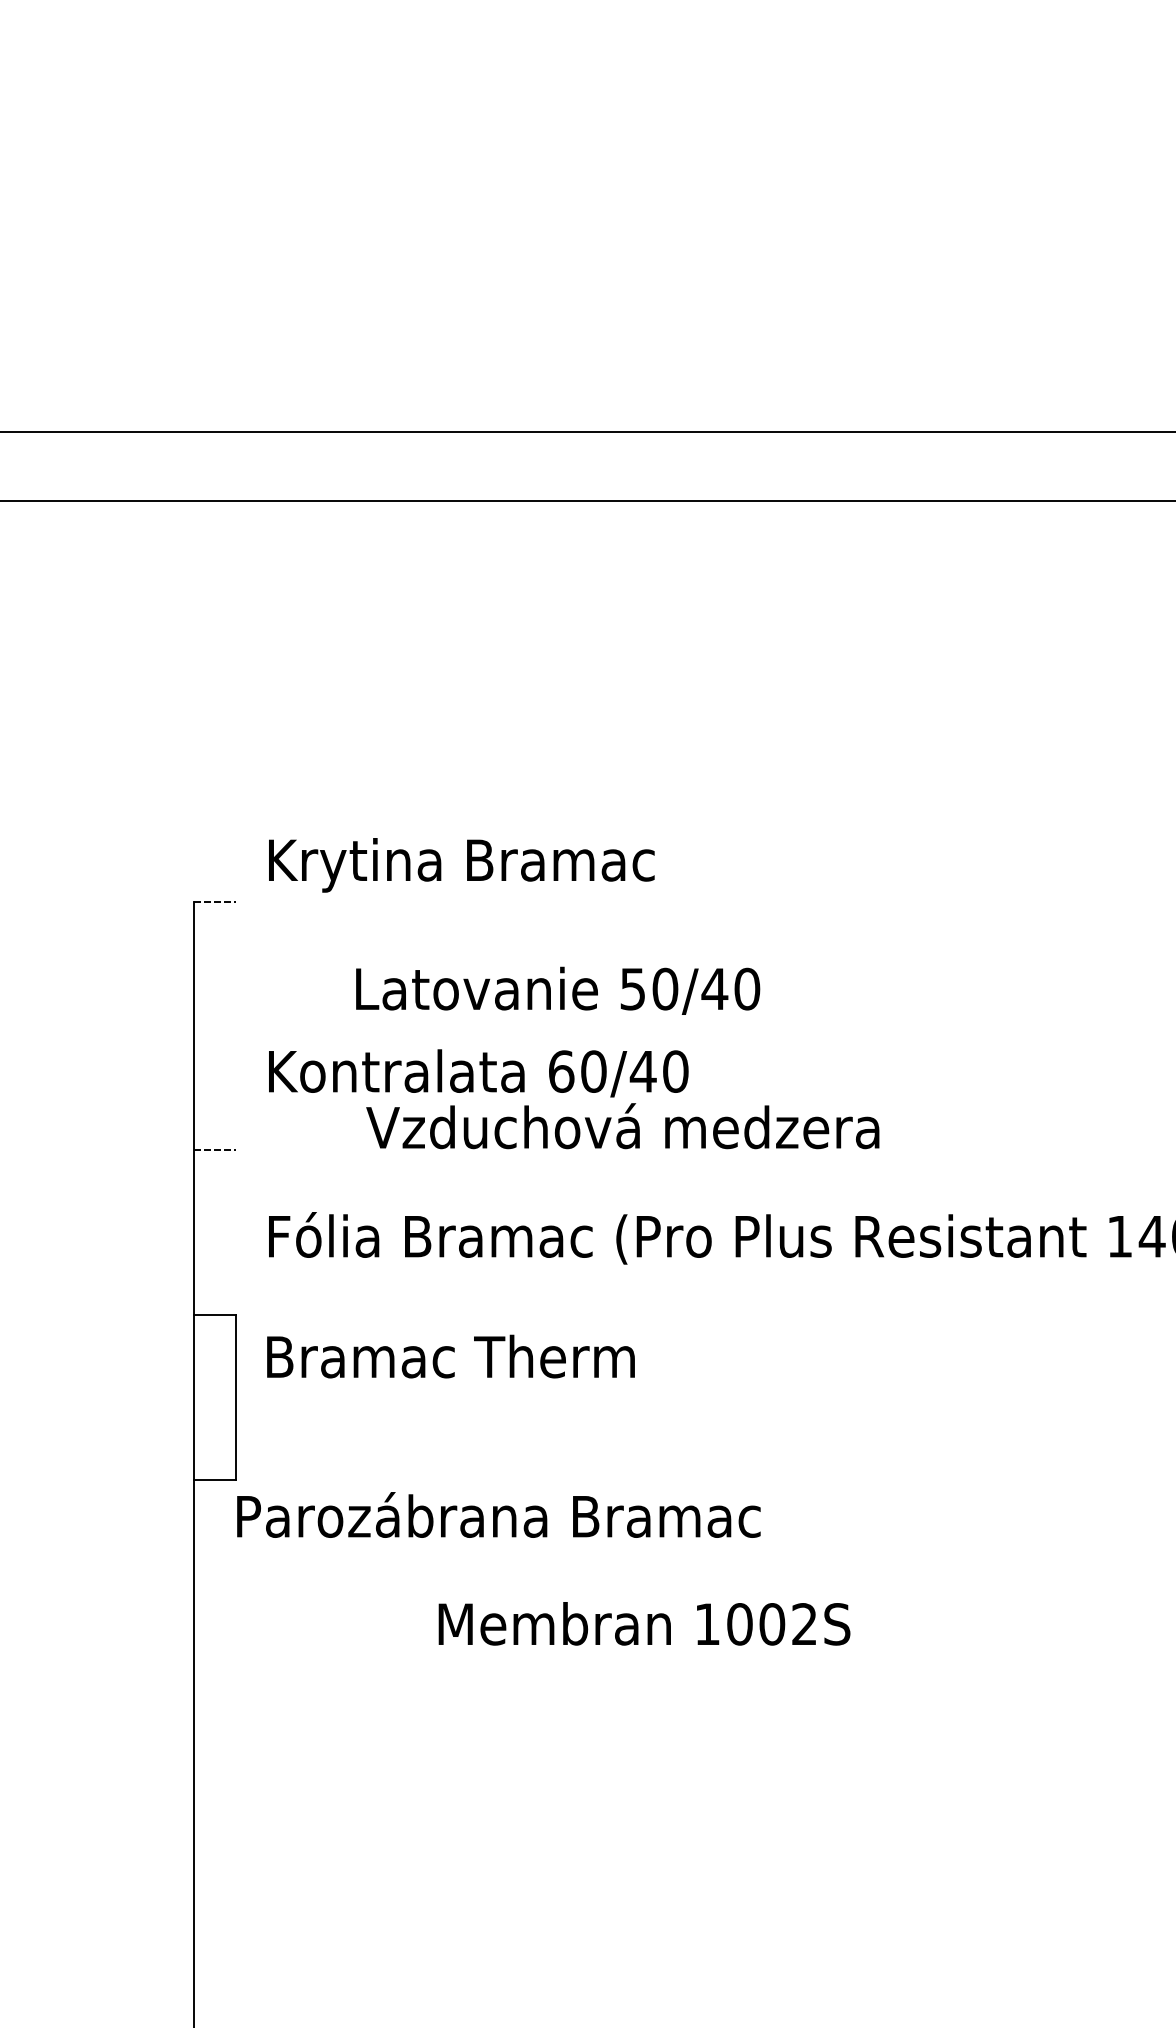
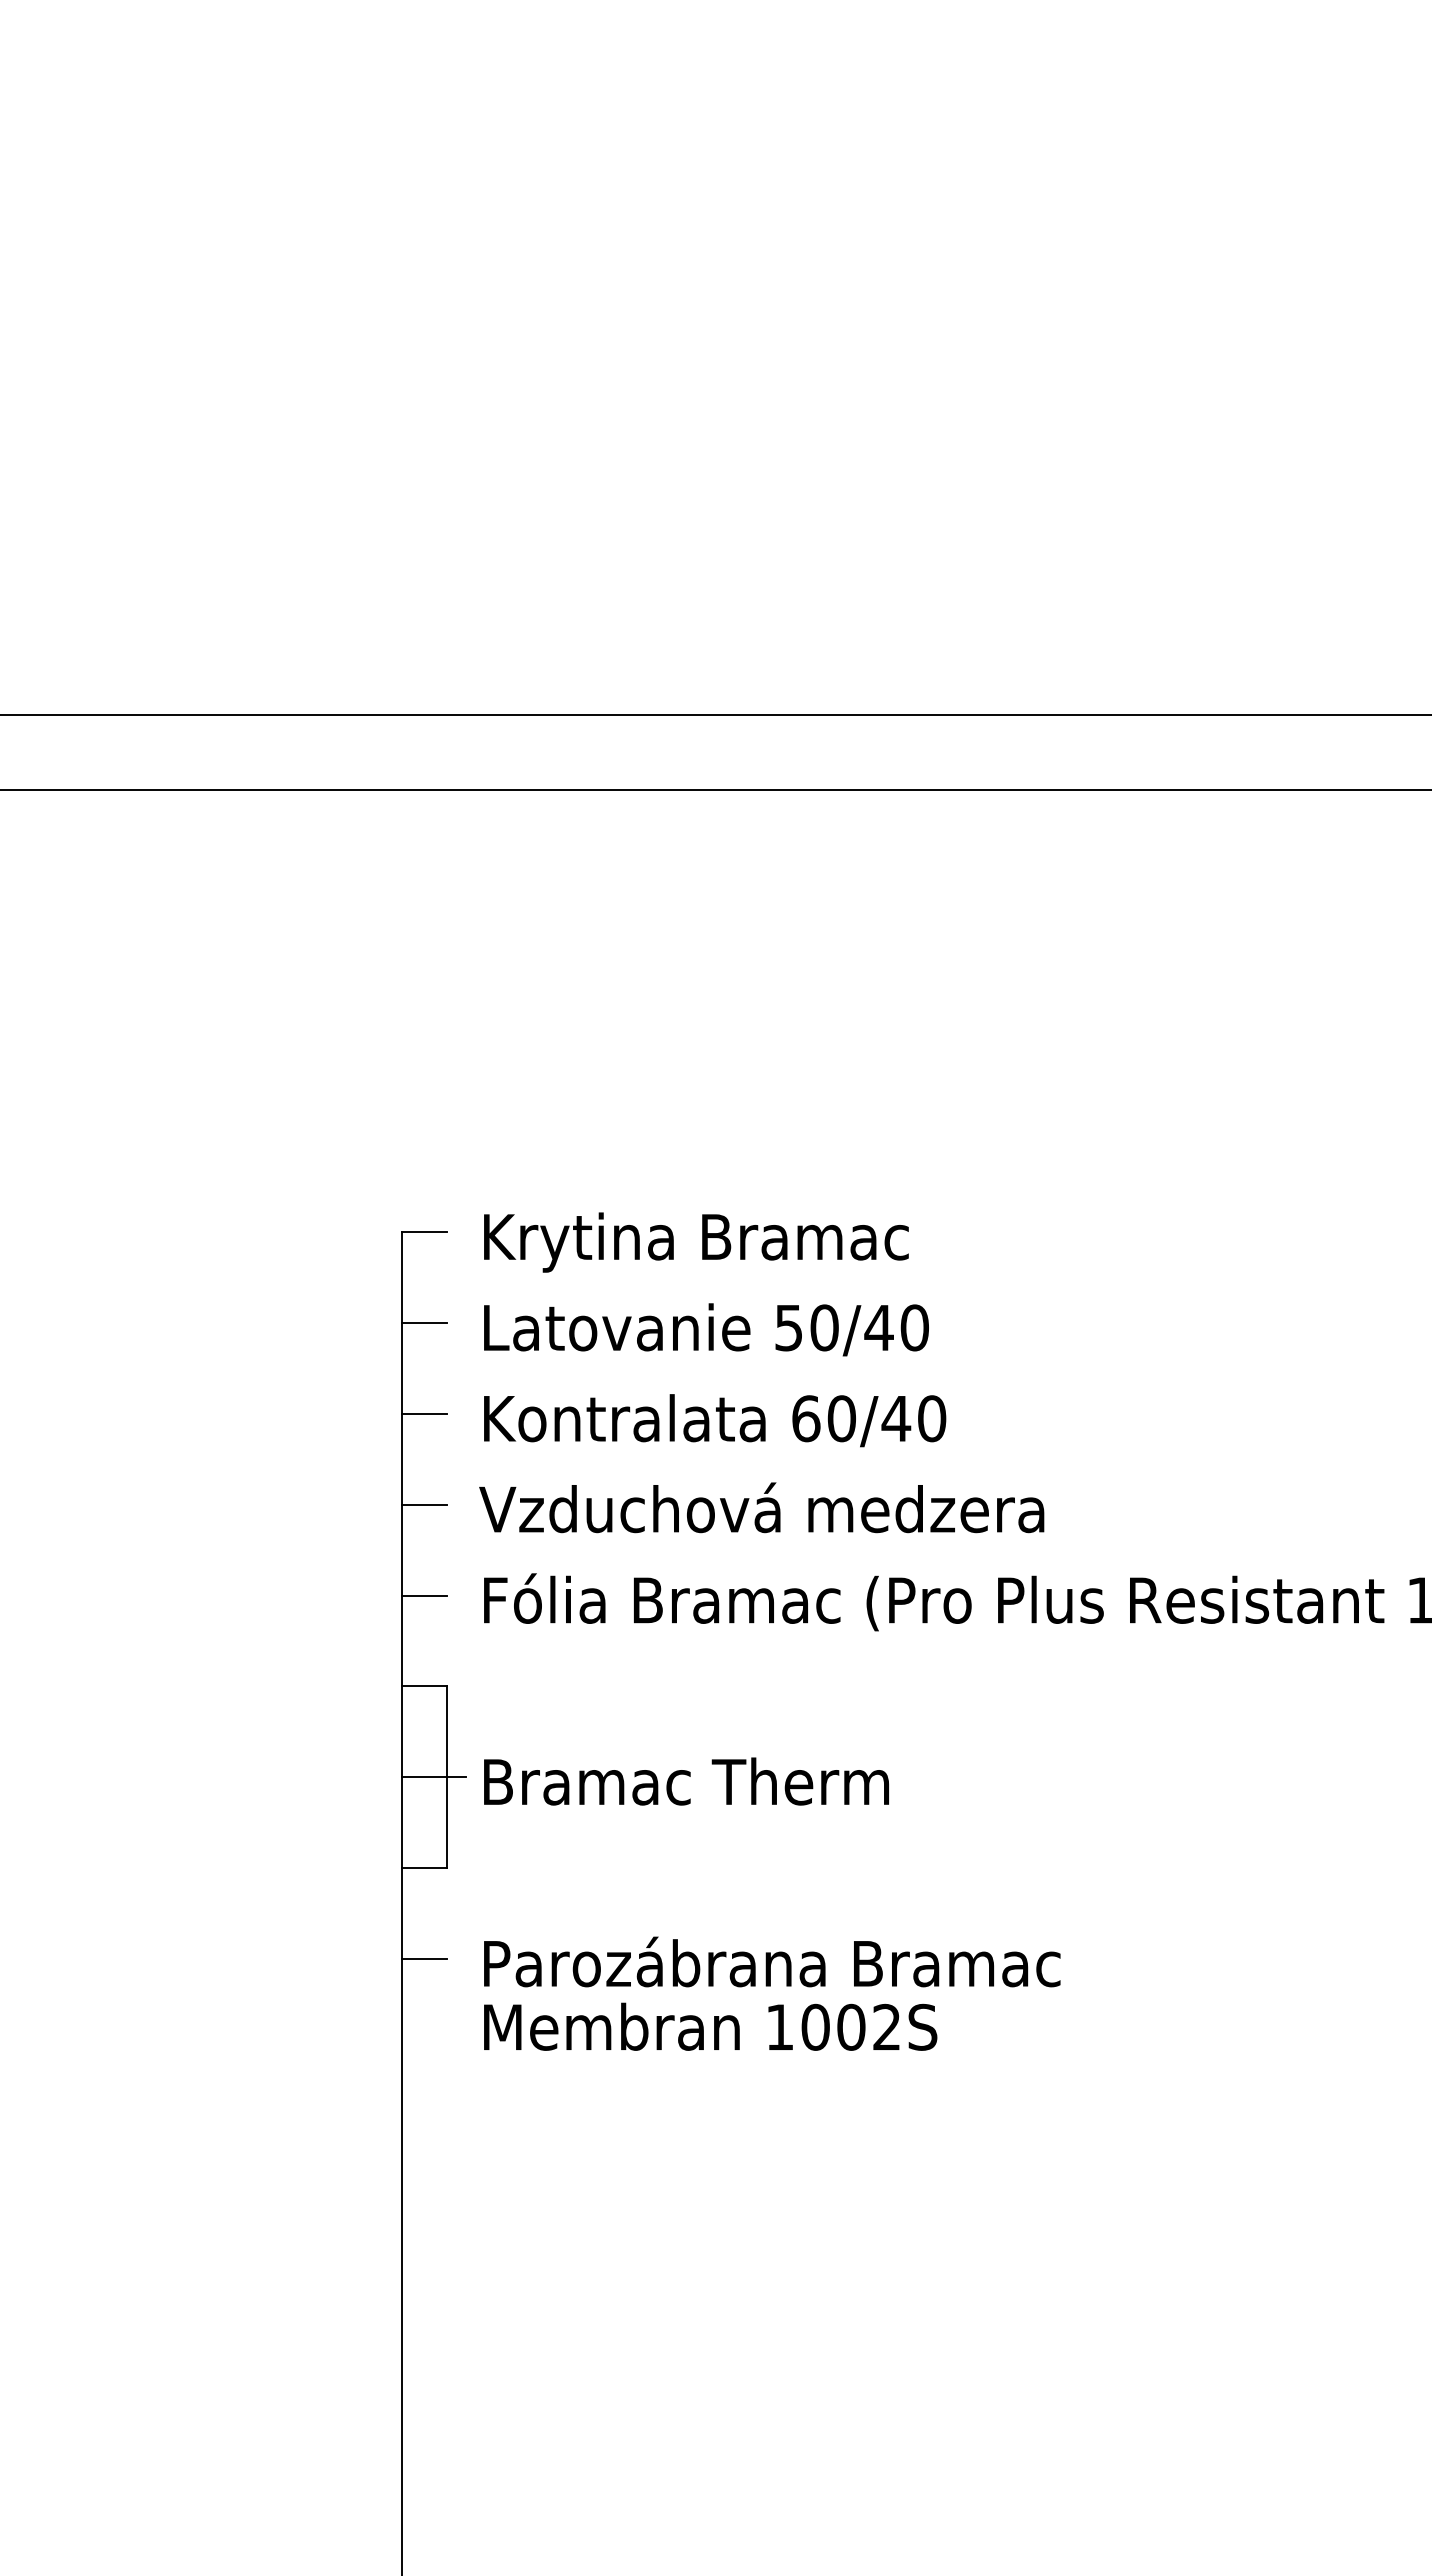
text: (461, 865) -> (696, 1242), moved
line: (214, 902) -> (424, 1232), dashed -> solid
line: (214, 985) -> (424, 1323), added
text: (558, 990) -> (706, 1329), moved
line: (214, 1066) -> (424, 1413), added
text: (622, 1125) -> (761, 1507), moved
line: (214, 1149) -> (424, 1504), dashed -> solid
line: (214, 1232) -> (424, 1595), added
text: (450, 1356) -> (686, 1781), moved
line: (223, 1397) -> (433, 1777), added
text: (499, 1514) -> (772, 1961), moved
line: (214, 1561) -> (424, 1958), added
text: (644, 1623) -> (710, 2026), moved

